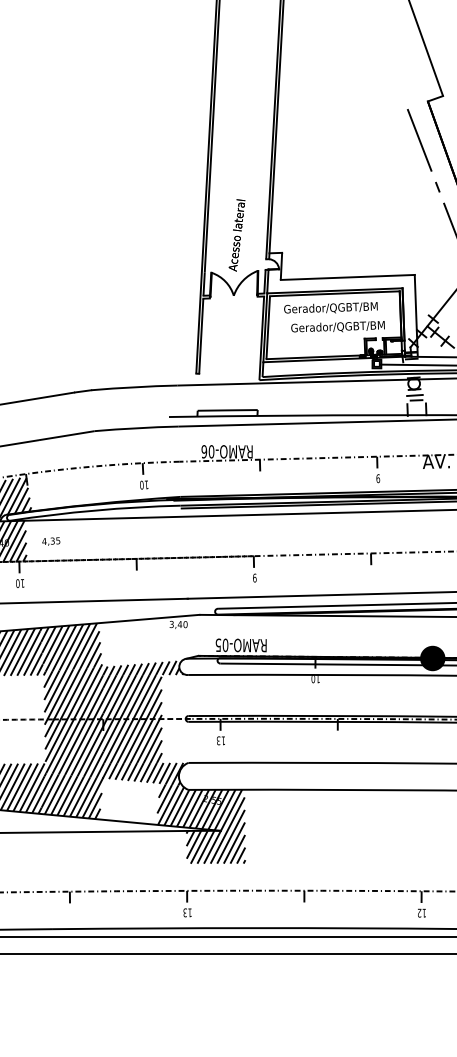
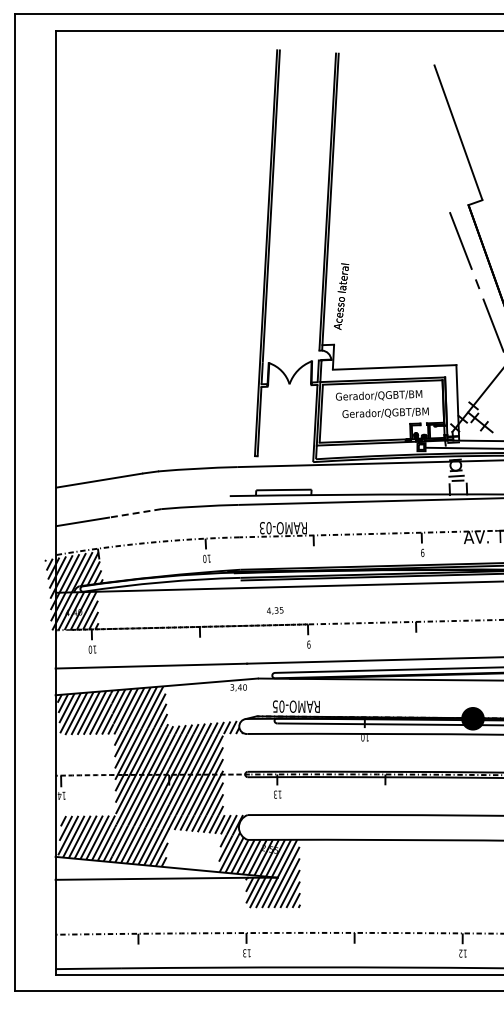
text: (237, 235) -> (341, 296), moved
line: (66, 435) -> (135, 513), solid -> dashed
text: (203, 452) -> (261, 528), RAMO-06 -> RAMO-03
text: (51, 541) -> (275, 610), moved

